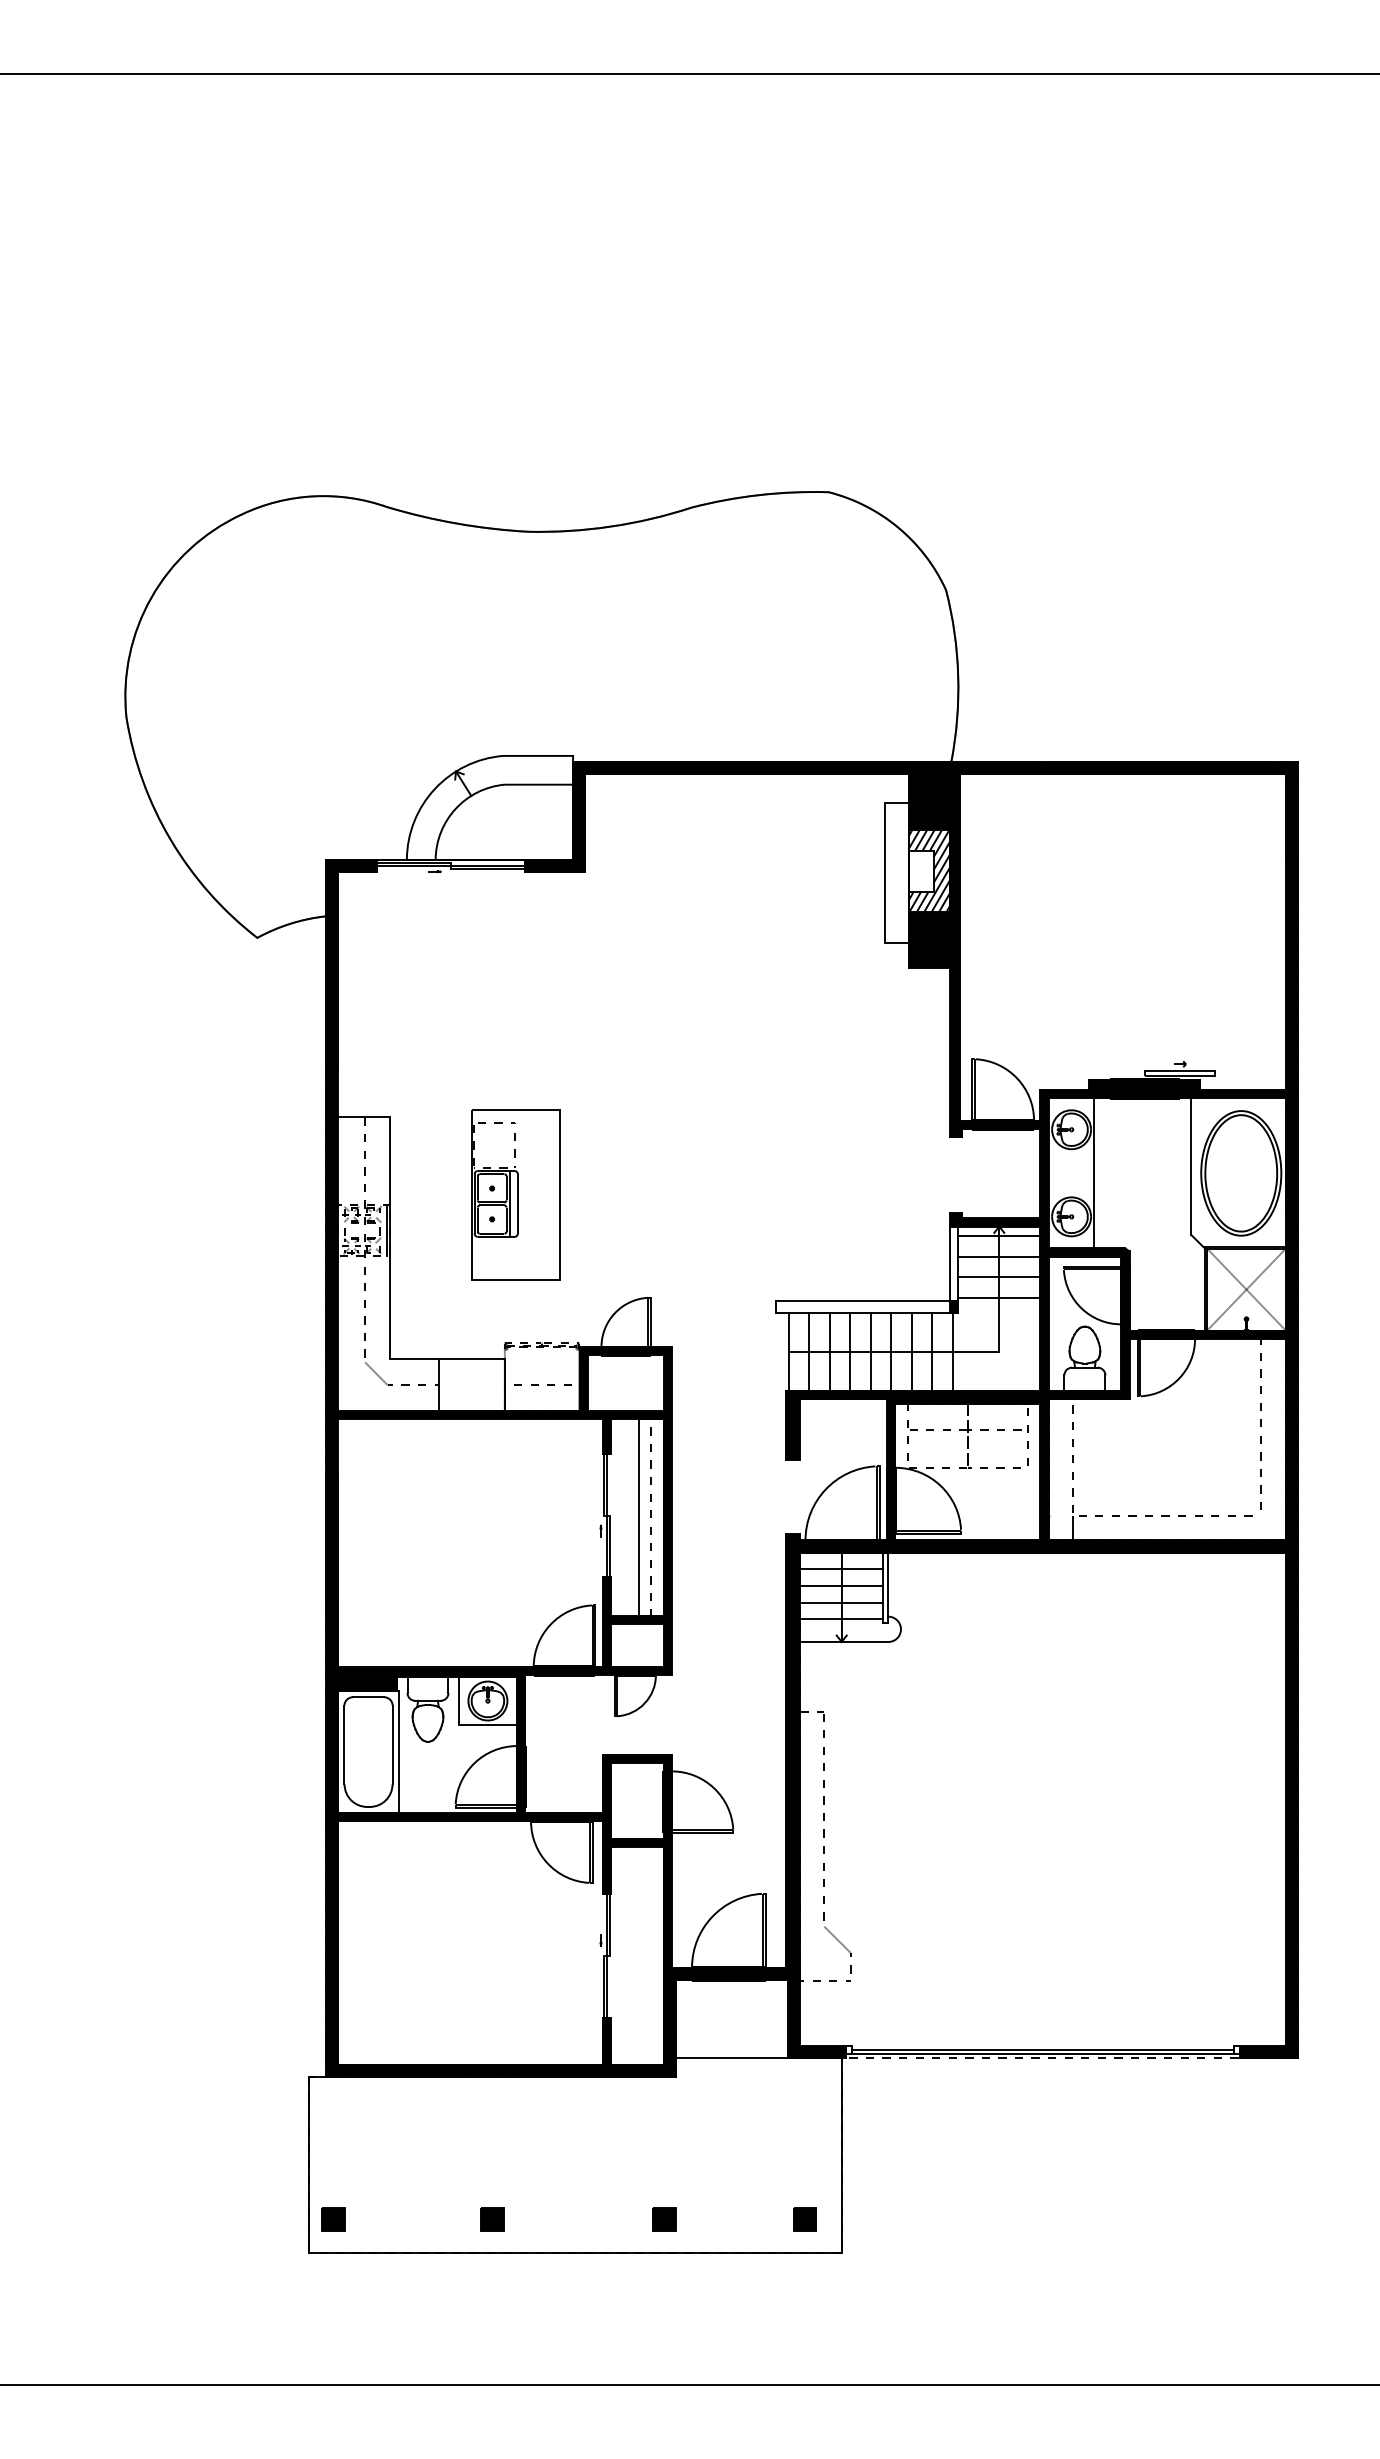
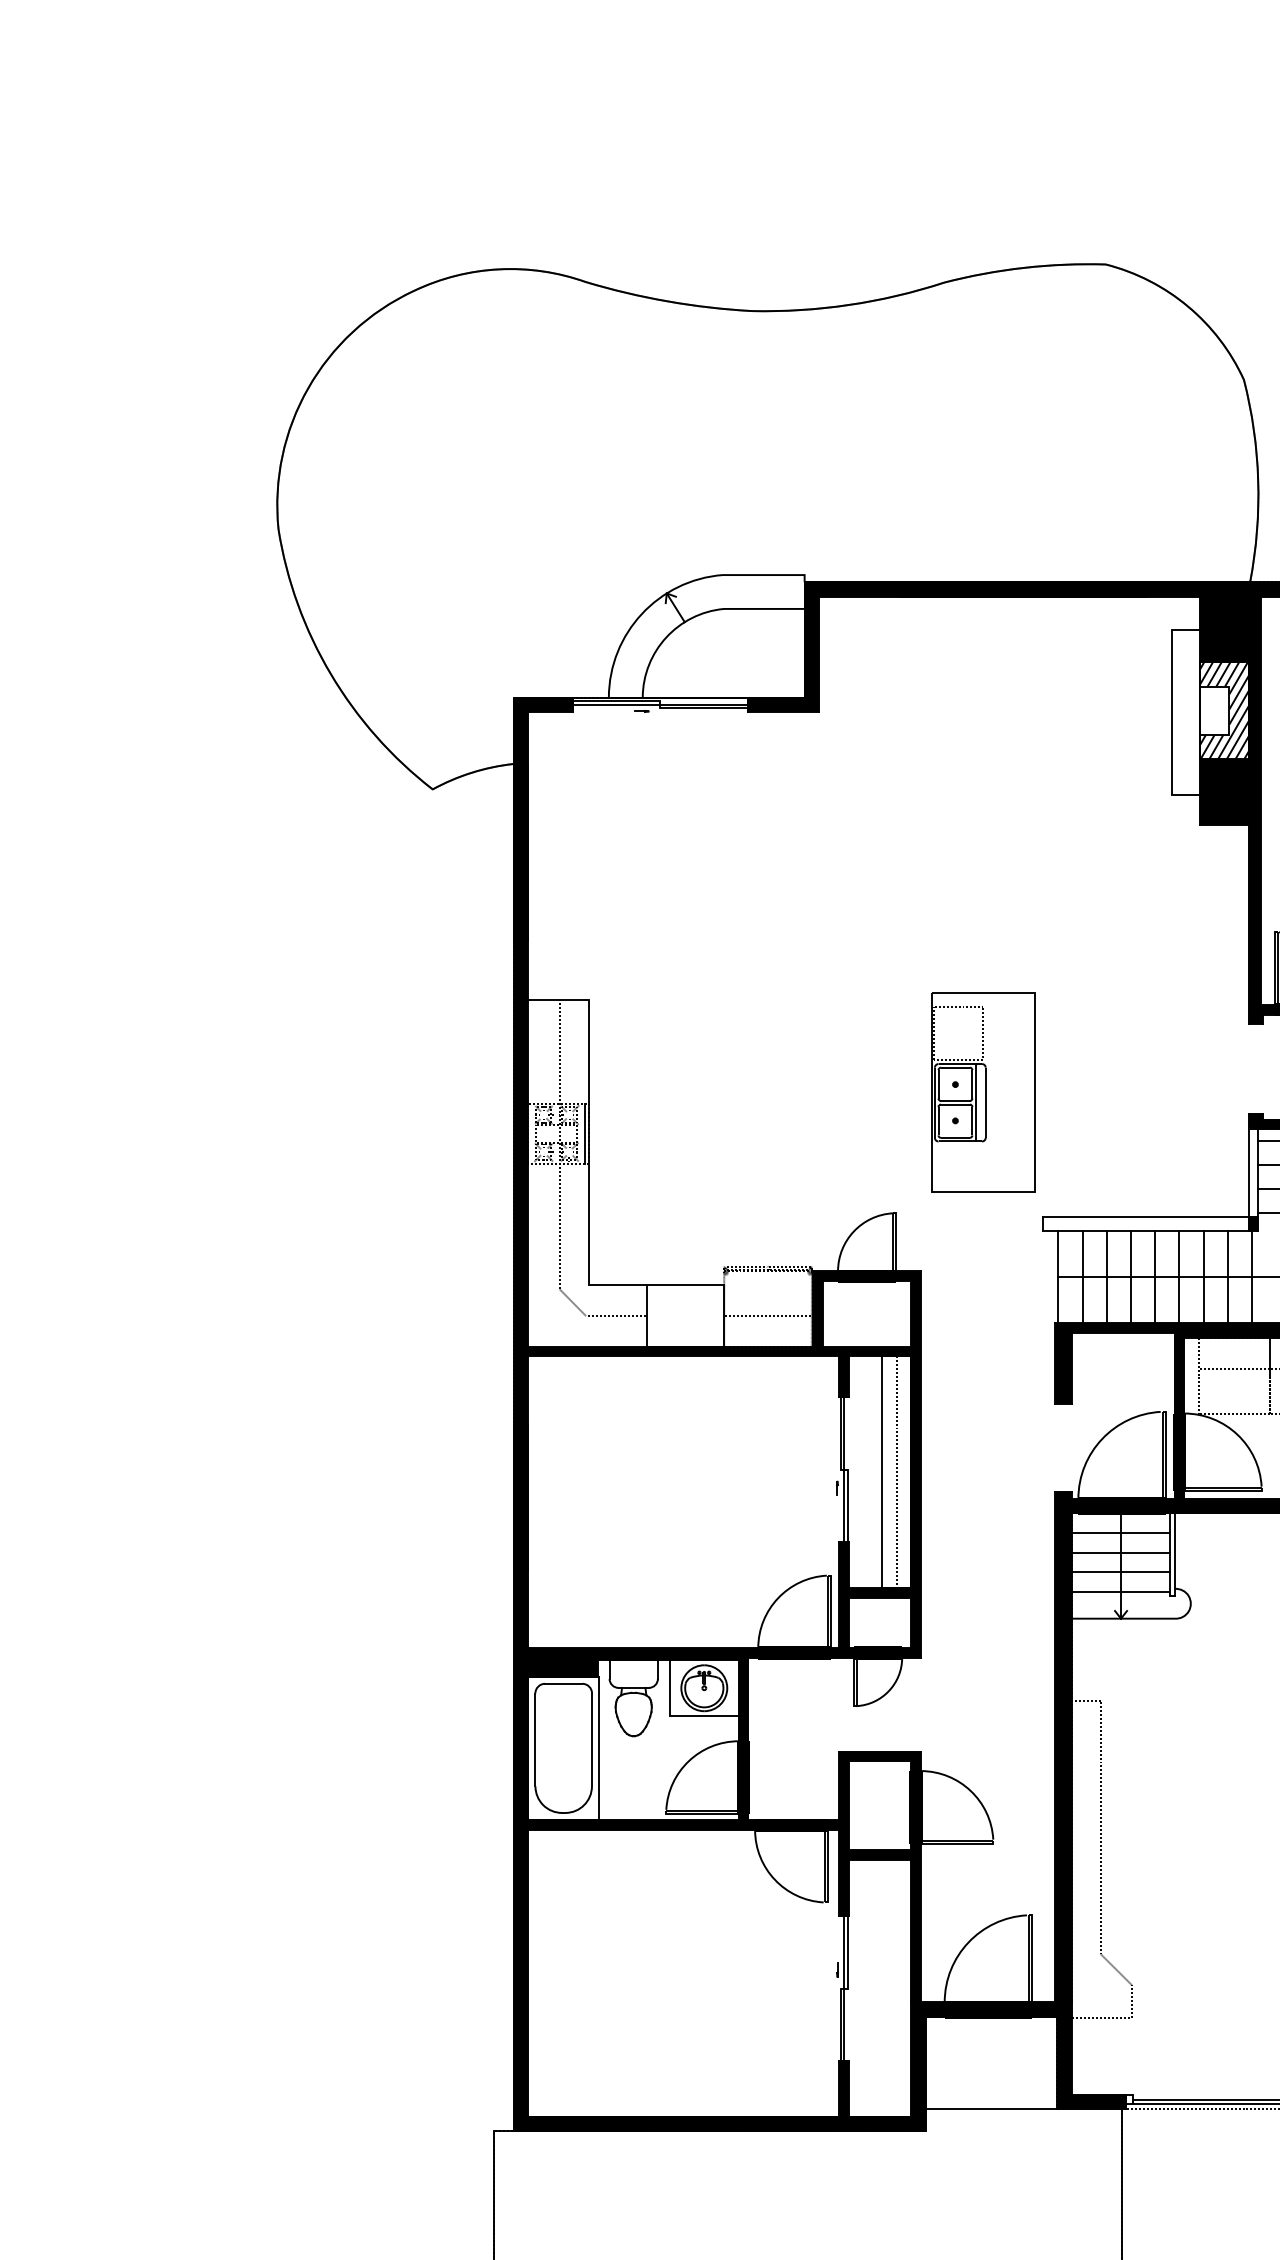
part: (515, 1194) -> (982, 1091), moved

